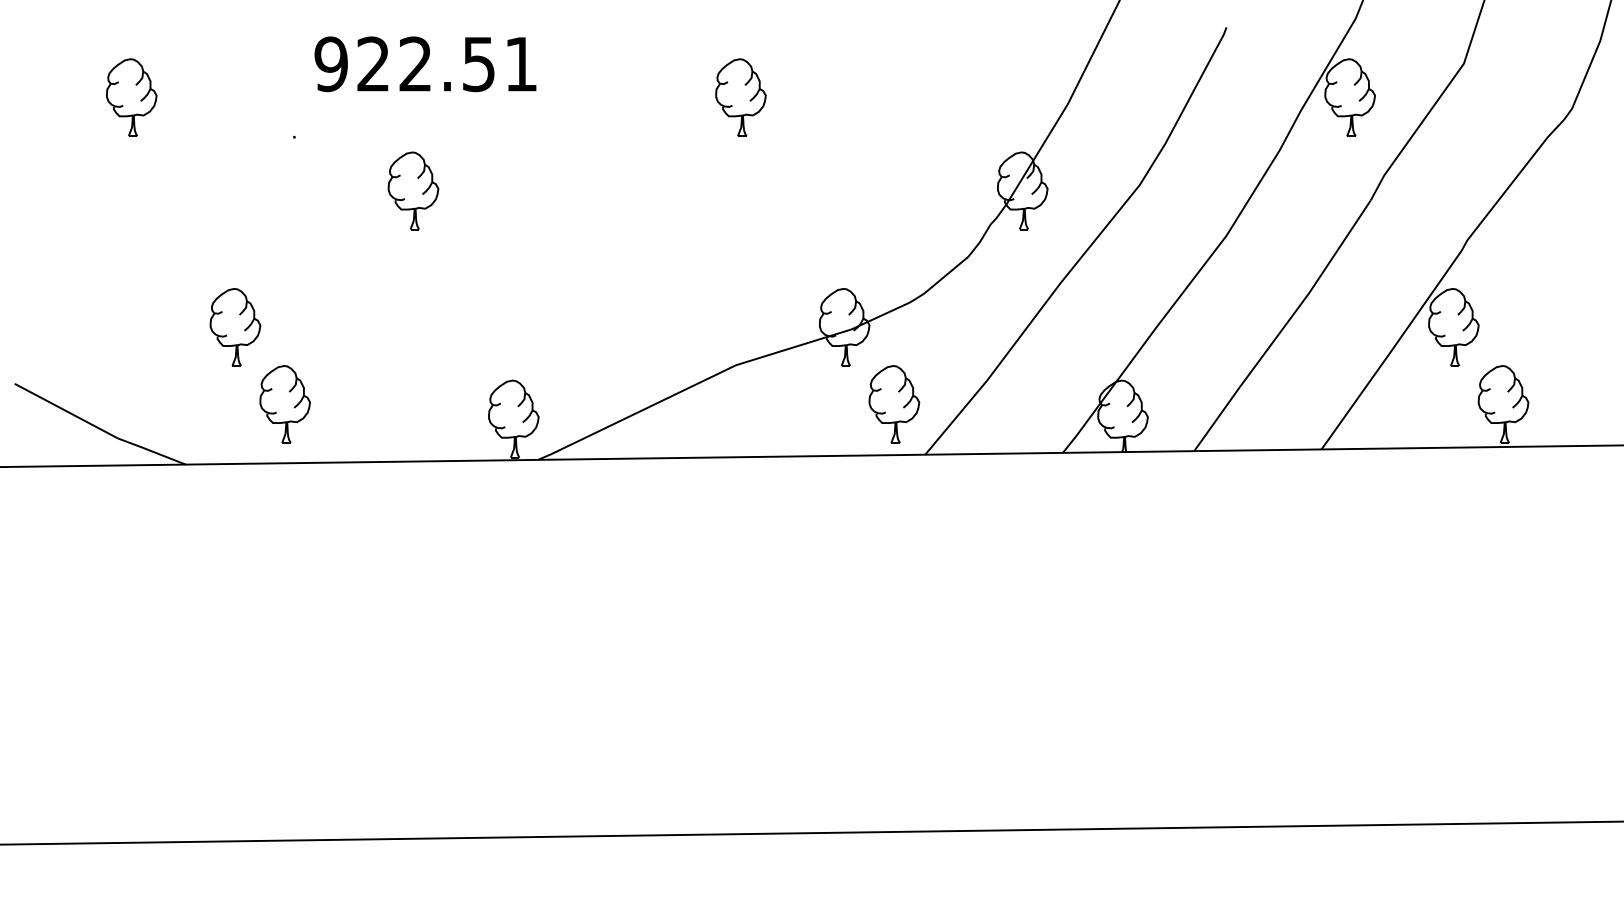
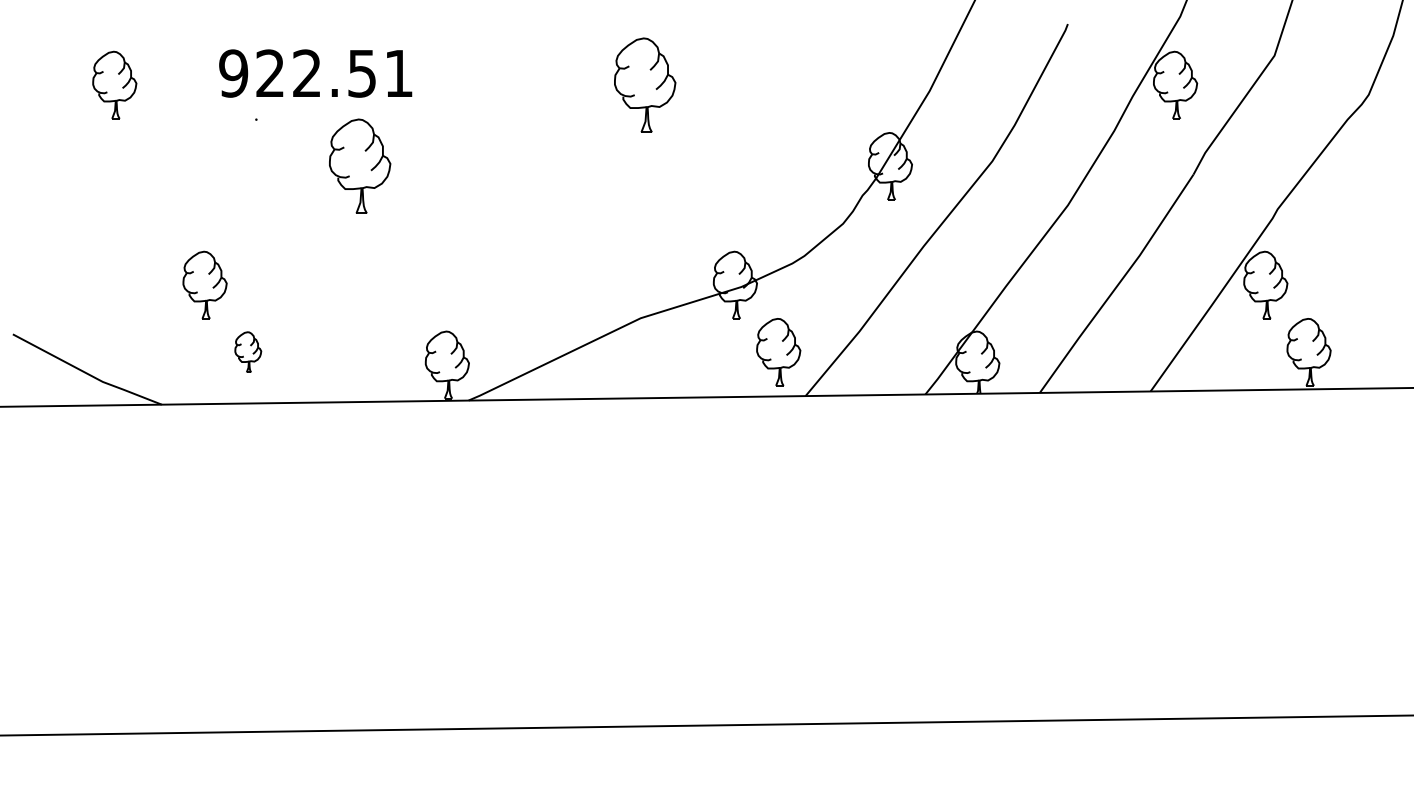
text: (425, 64) -> (315, 73), moved
part: (740, 97) -> (644, 85), size x1.4
part: (413, 190) -> (360, 166), size x1.4
part: (284, 404) -> (247, 352), size x0.6

